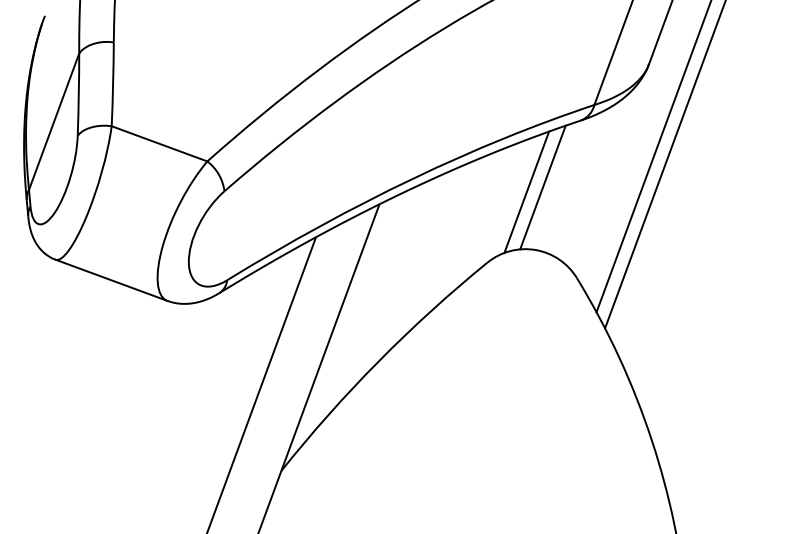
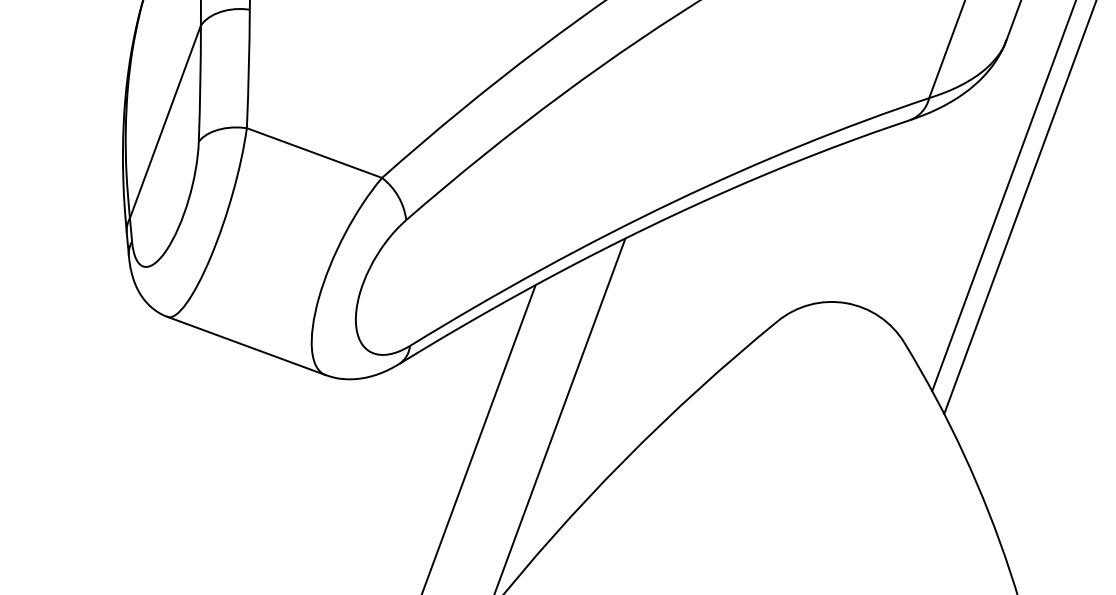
line: (542, 187) -> (855, 214), removed
line: (526, 191) -> (833, 220), removed

